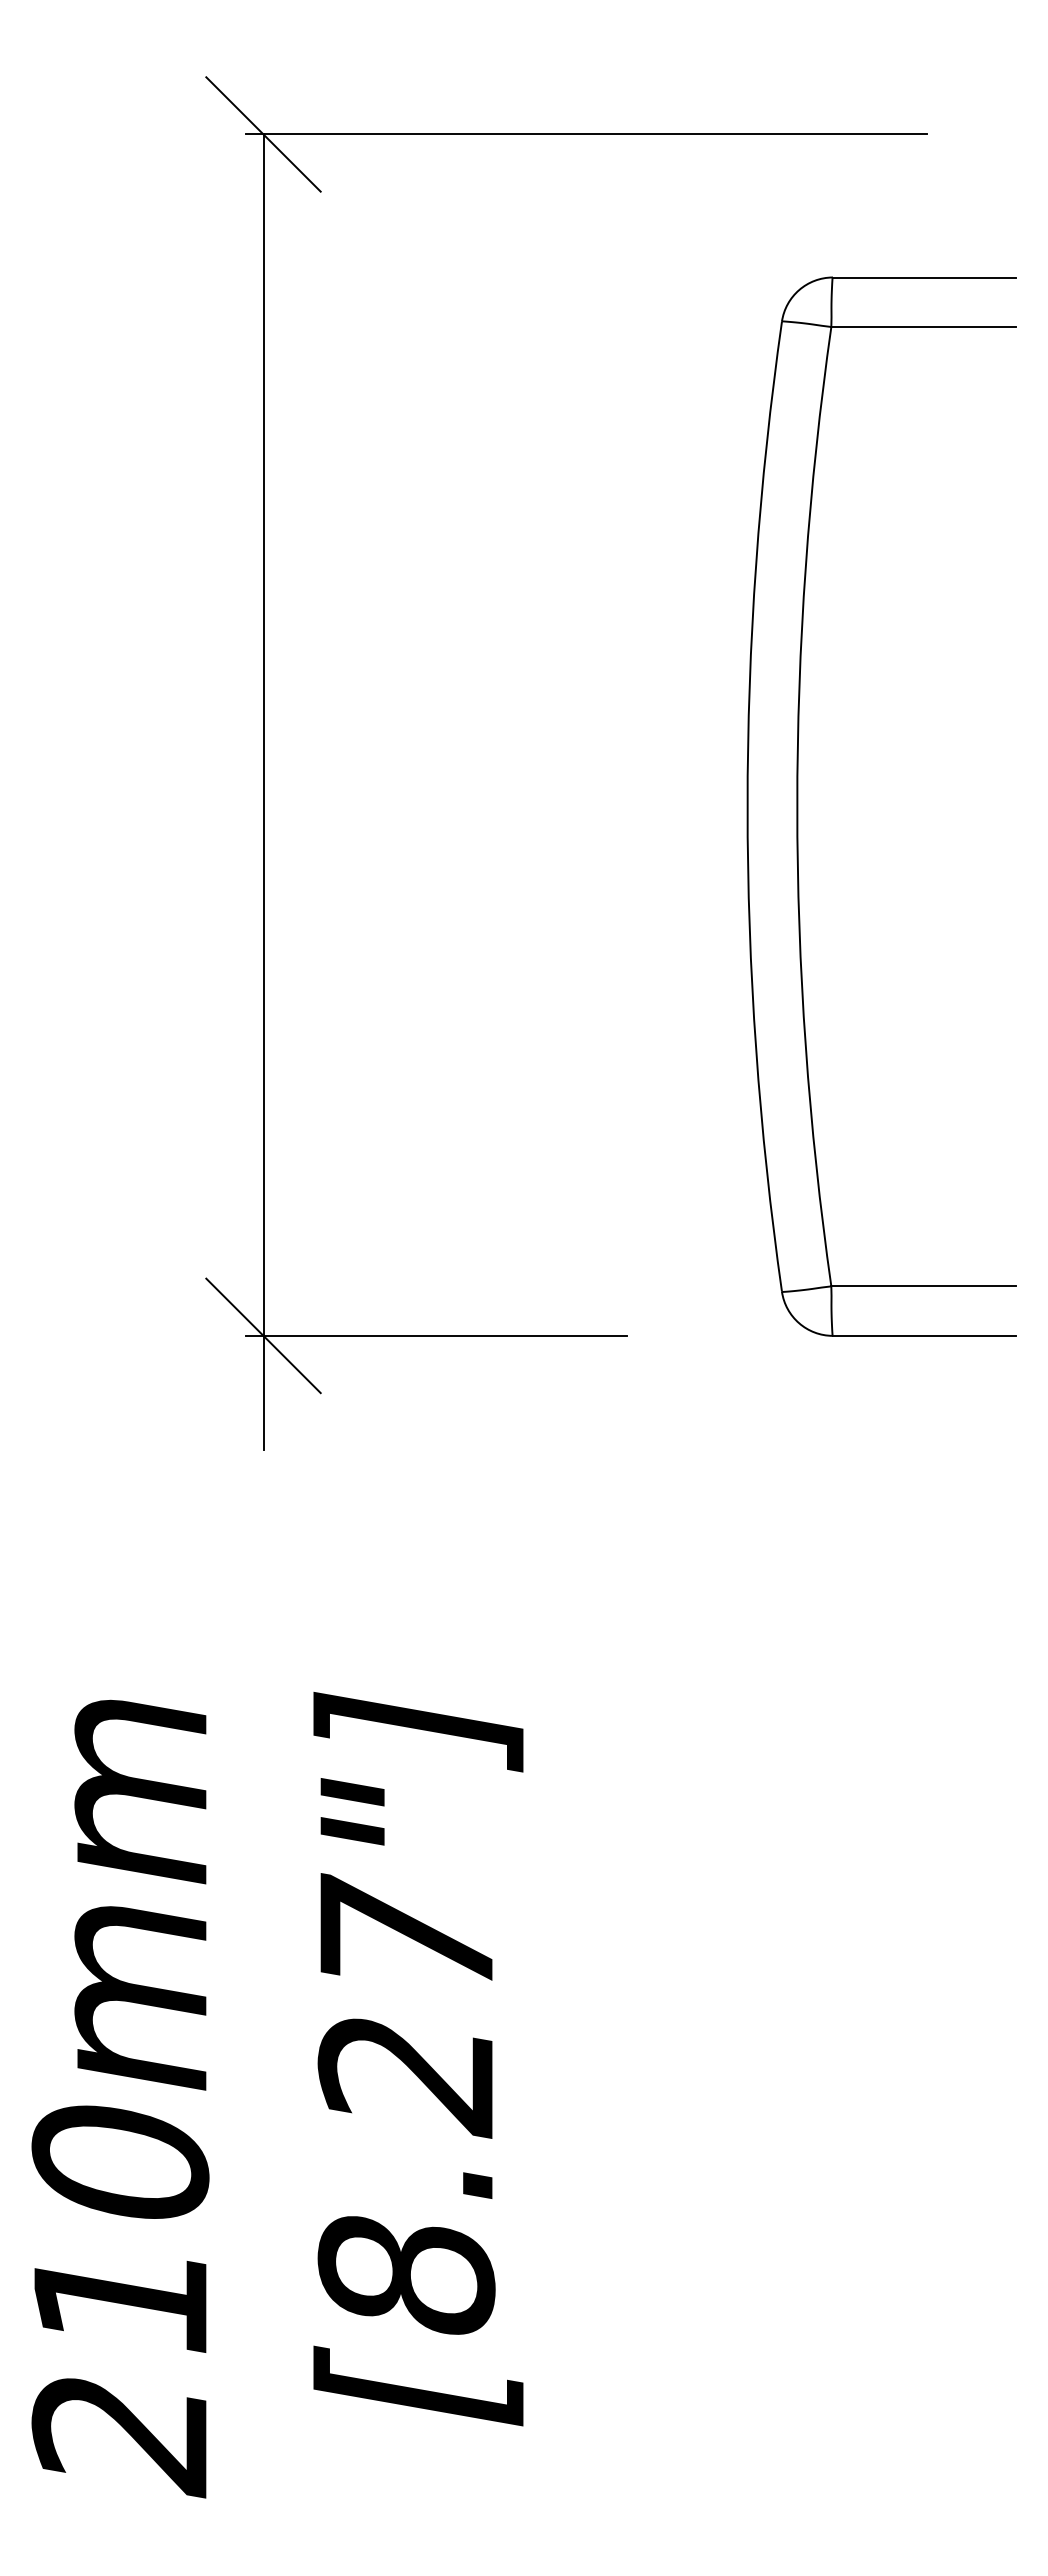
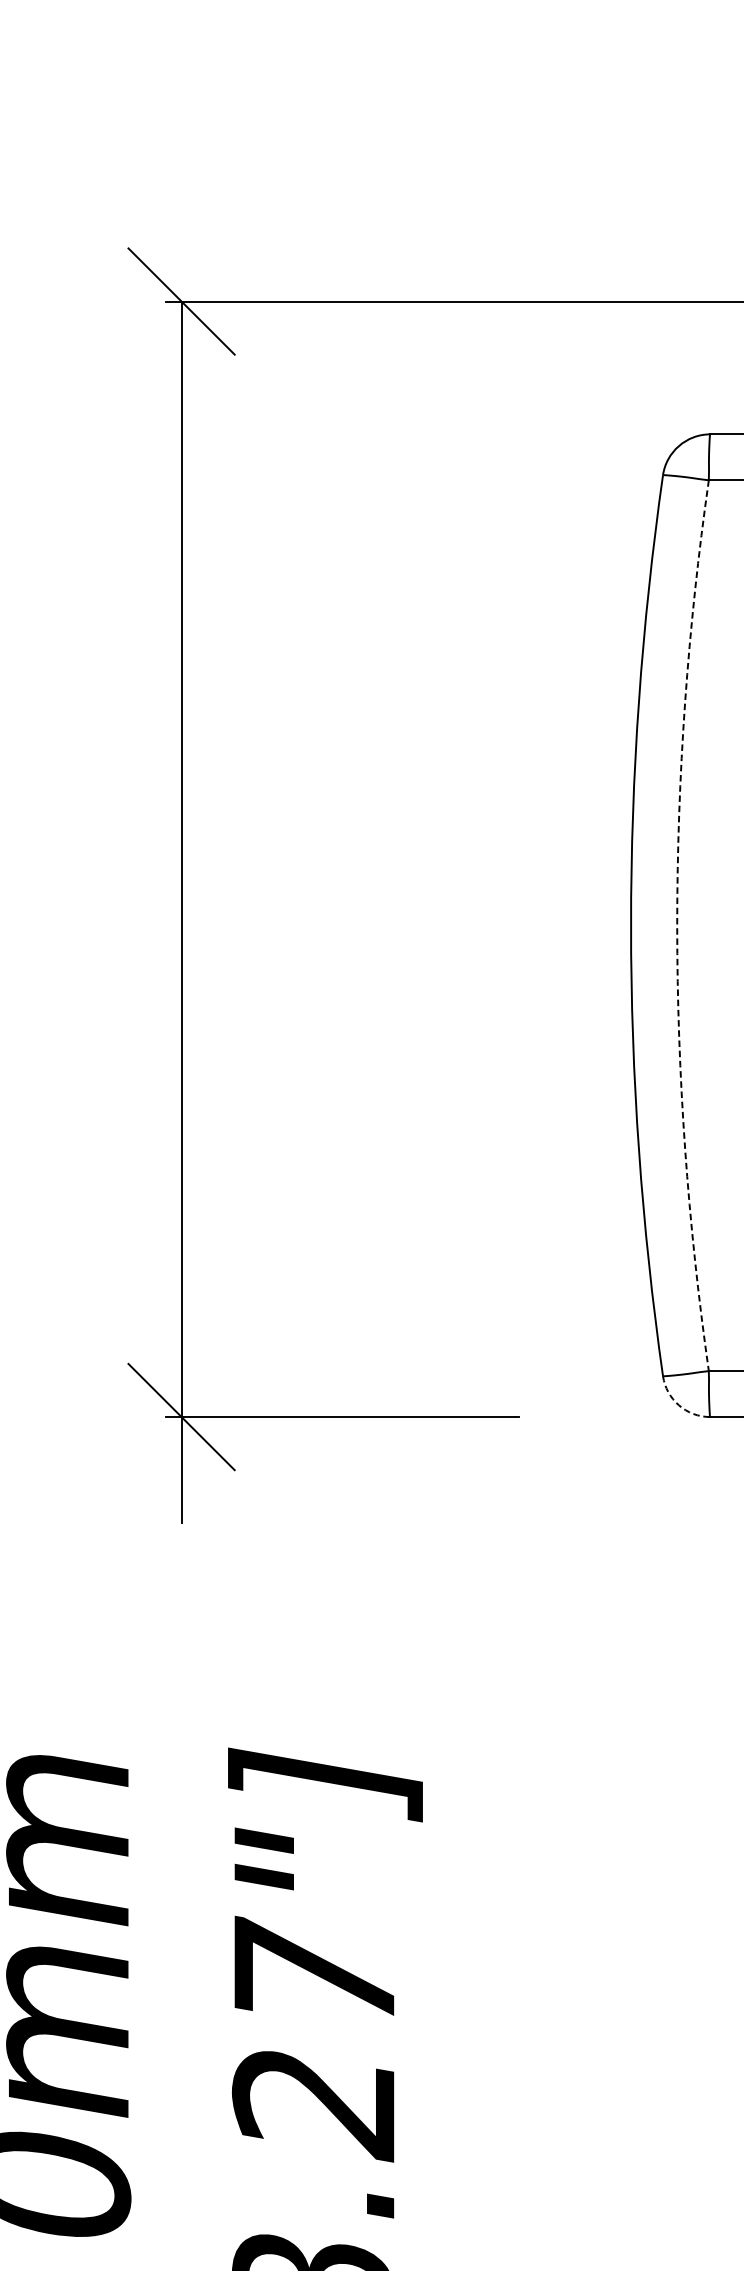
arc: (797, 806) -> (677, 925), solid -> dashed
arc: (799, 1323) -> (679, 1405), solid -> dashed

